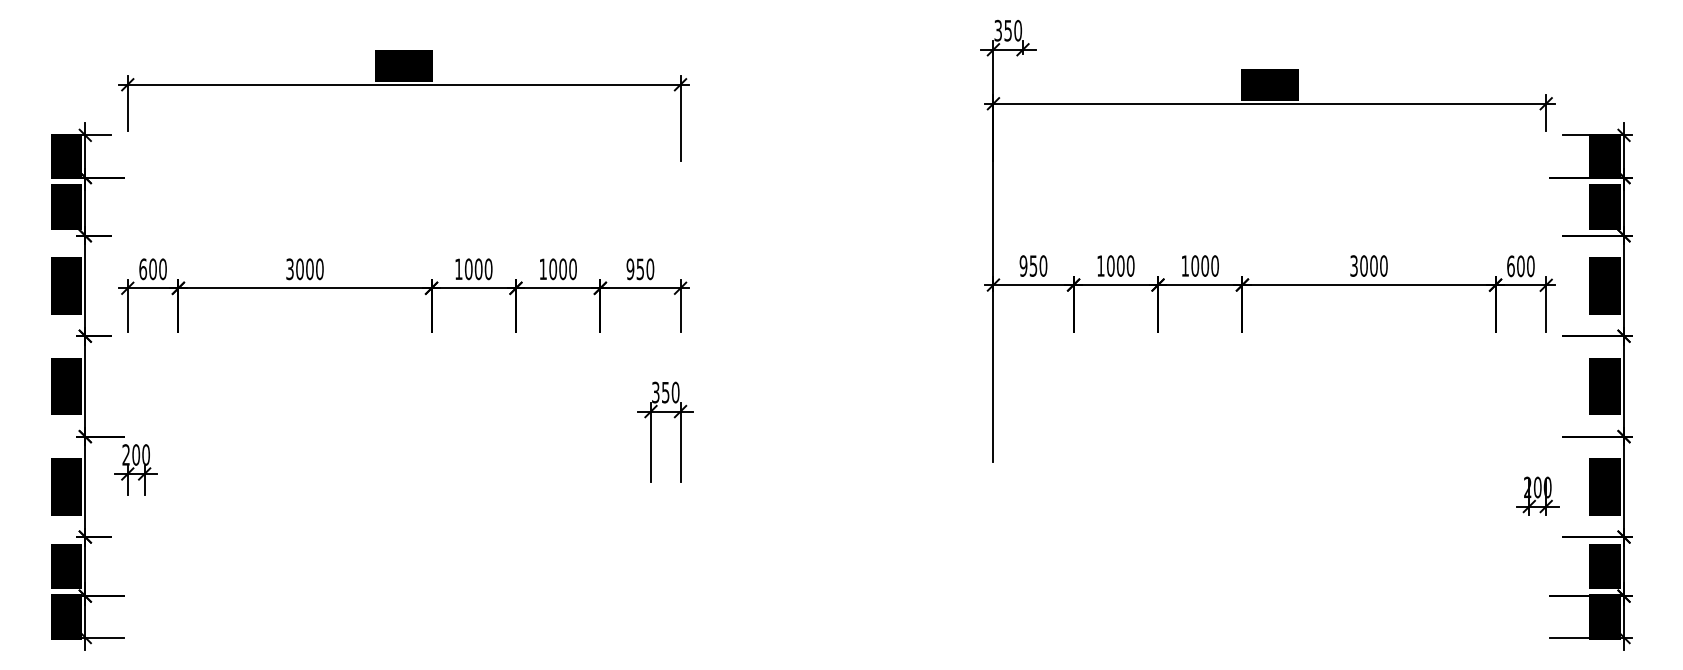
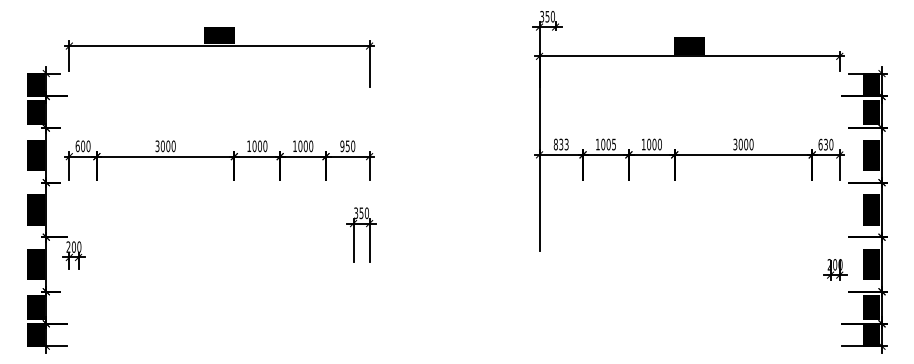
text: (1032, 265) -> (560, 144), 950 -> 833
text: (1131, 265) -> (614, 144), 1000 -> 1005
text: (1520, 265) -> (825, 144), 600 -> 630

